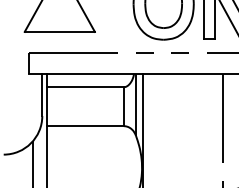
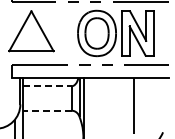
line: (86, 87) -> (48, 86), solid -> dashed
line: (85, 125) -> (47, 110), solid -> dashed

